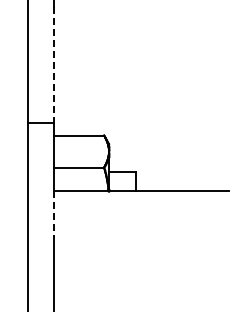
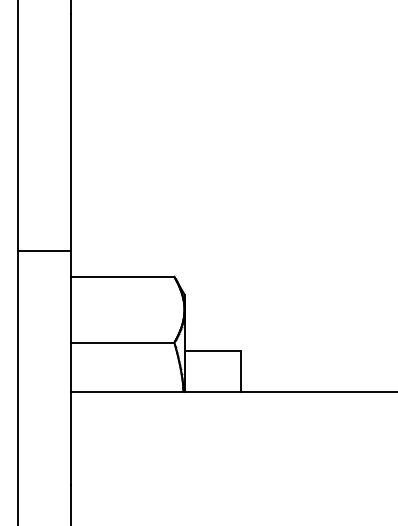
line: (53, 65) -> (70, 133), dashed -> solid
line: (53, 214) -> (70, 438), dashed -> solid

